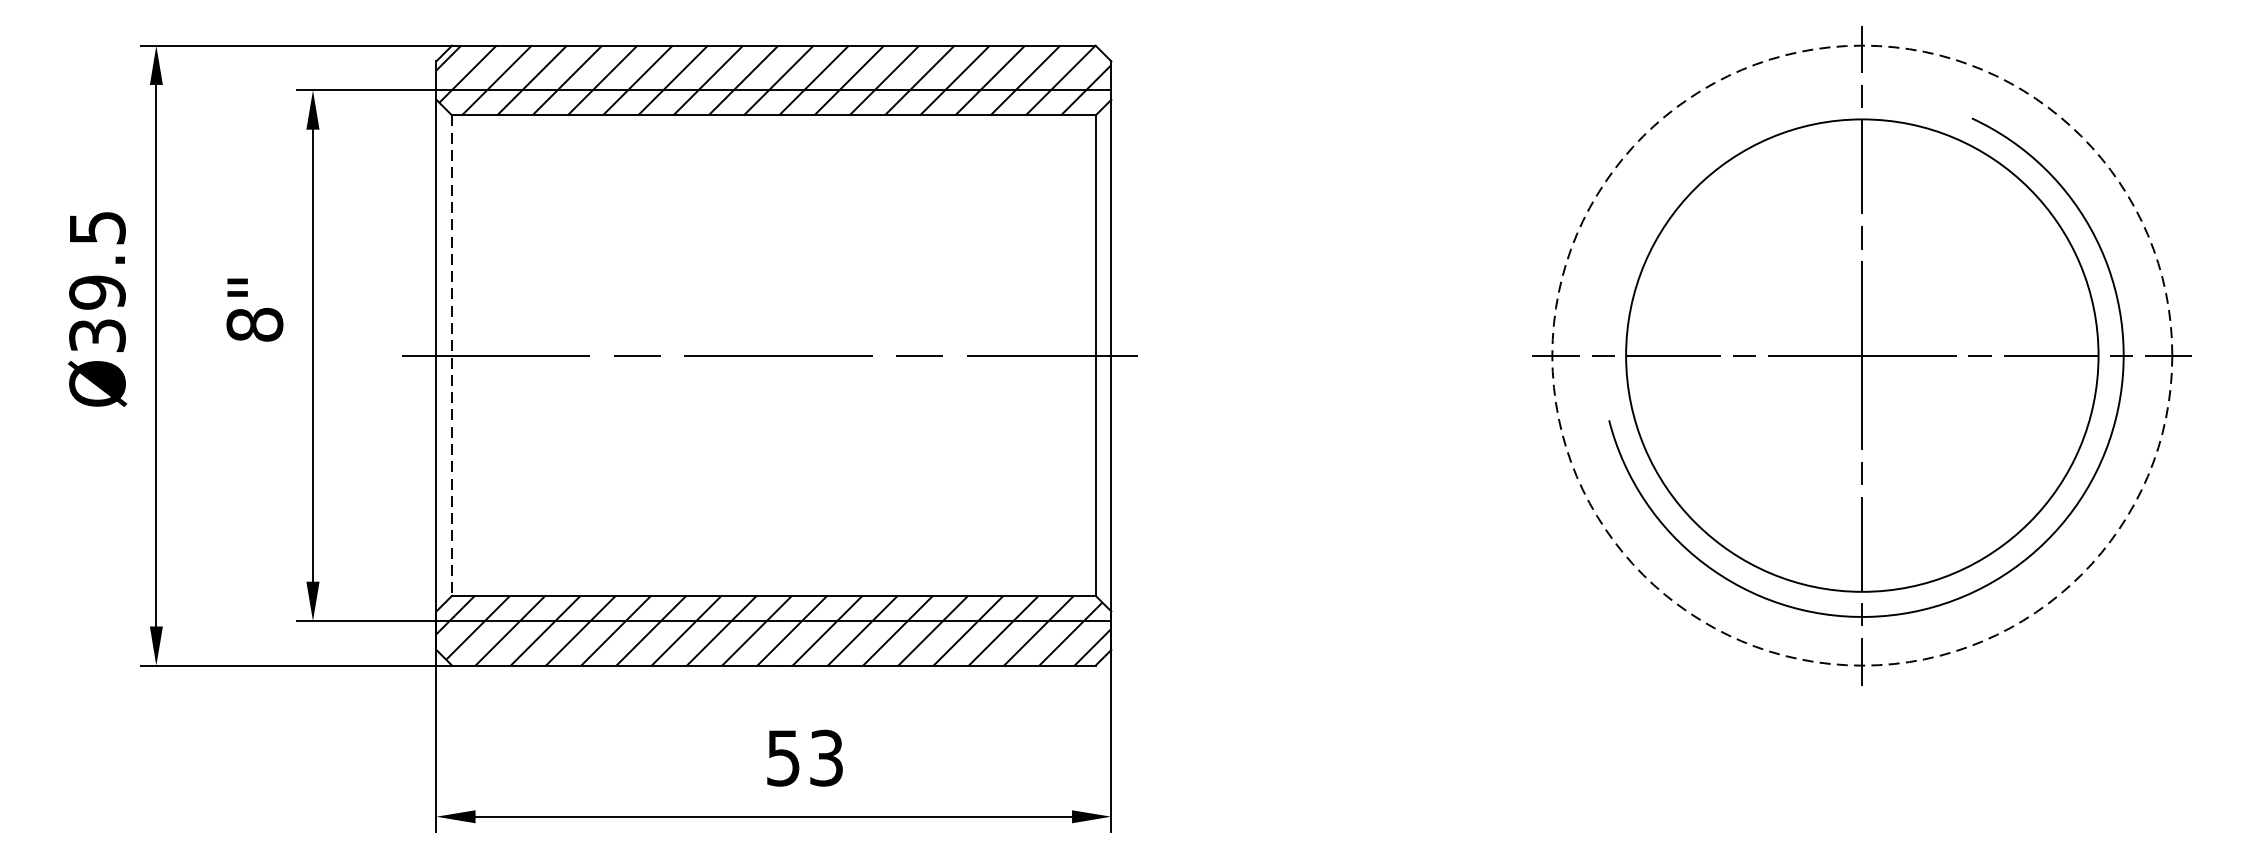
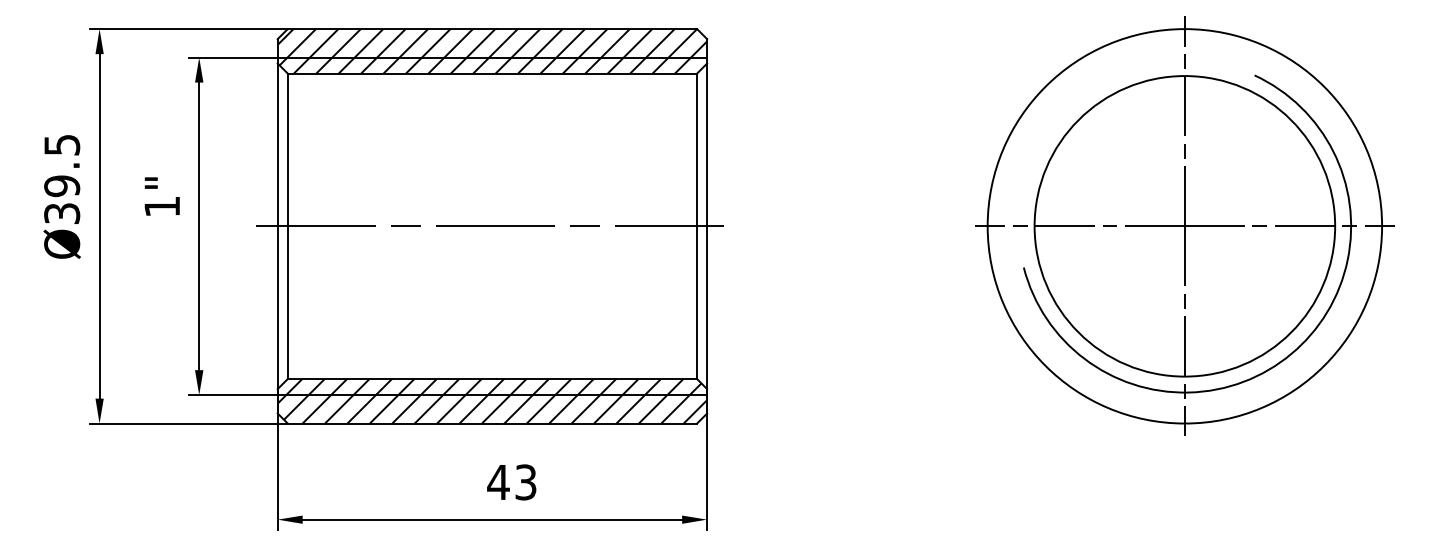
text: (255, 324) -> (162, 206), 8" -> 1"
line: (451, 355) -> (287, 226), dashed -> solid
circle: (1861, 355) -> (1184, 226), dashed -> solid
text: (783, 758) -> (498, 482), 53 -> 43

